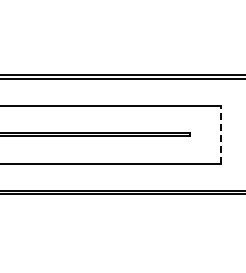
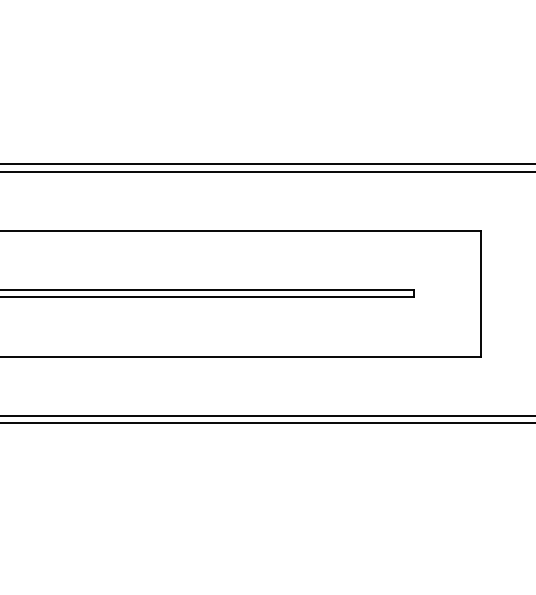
line: (220, 134) -> (480, 293), dashed -> solid

